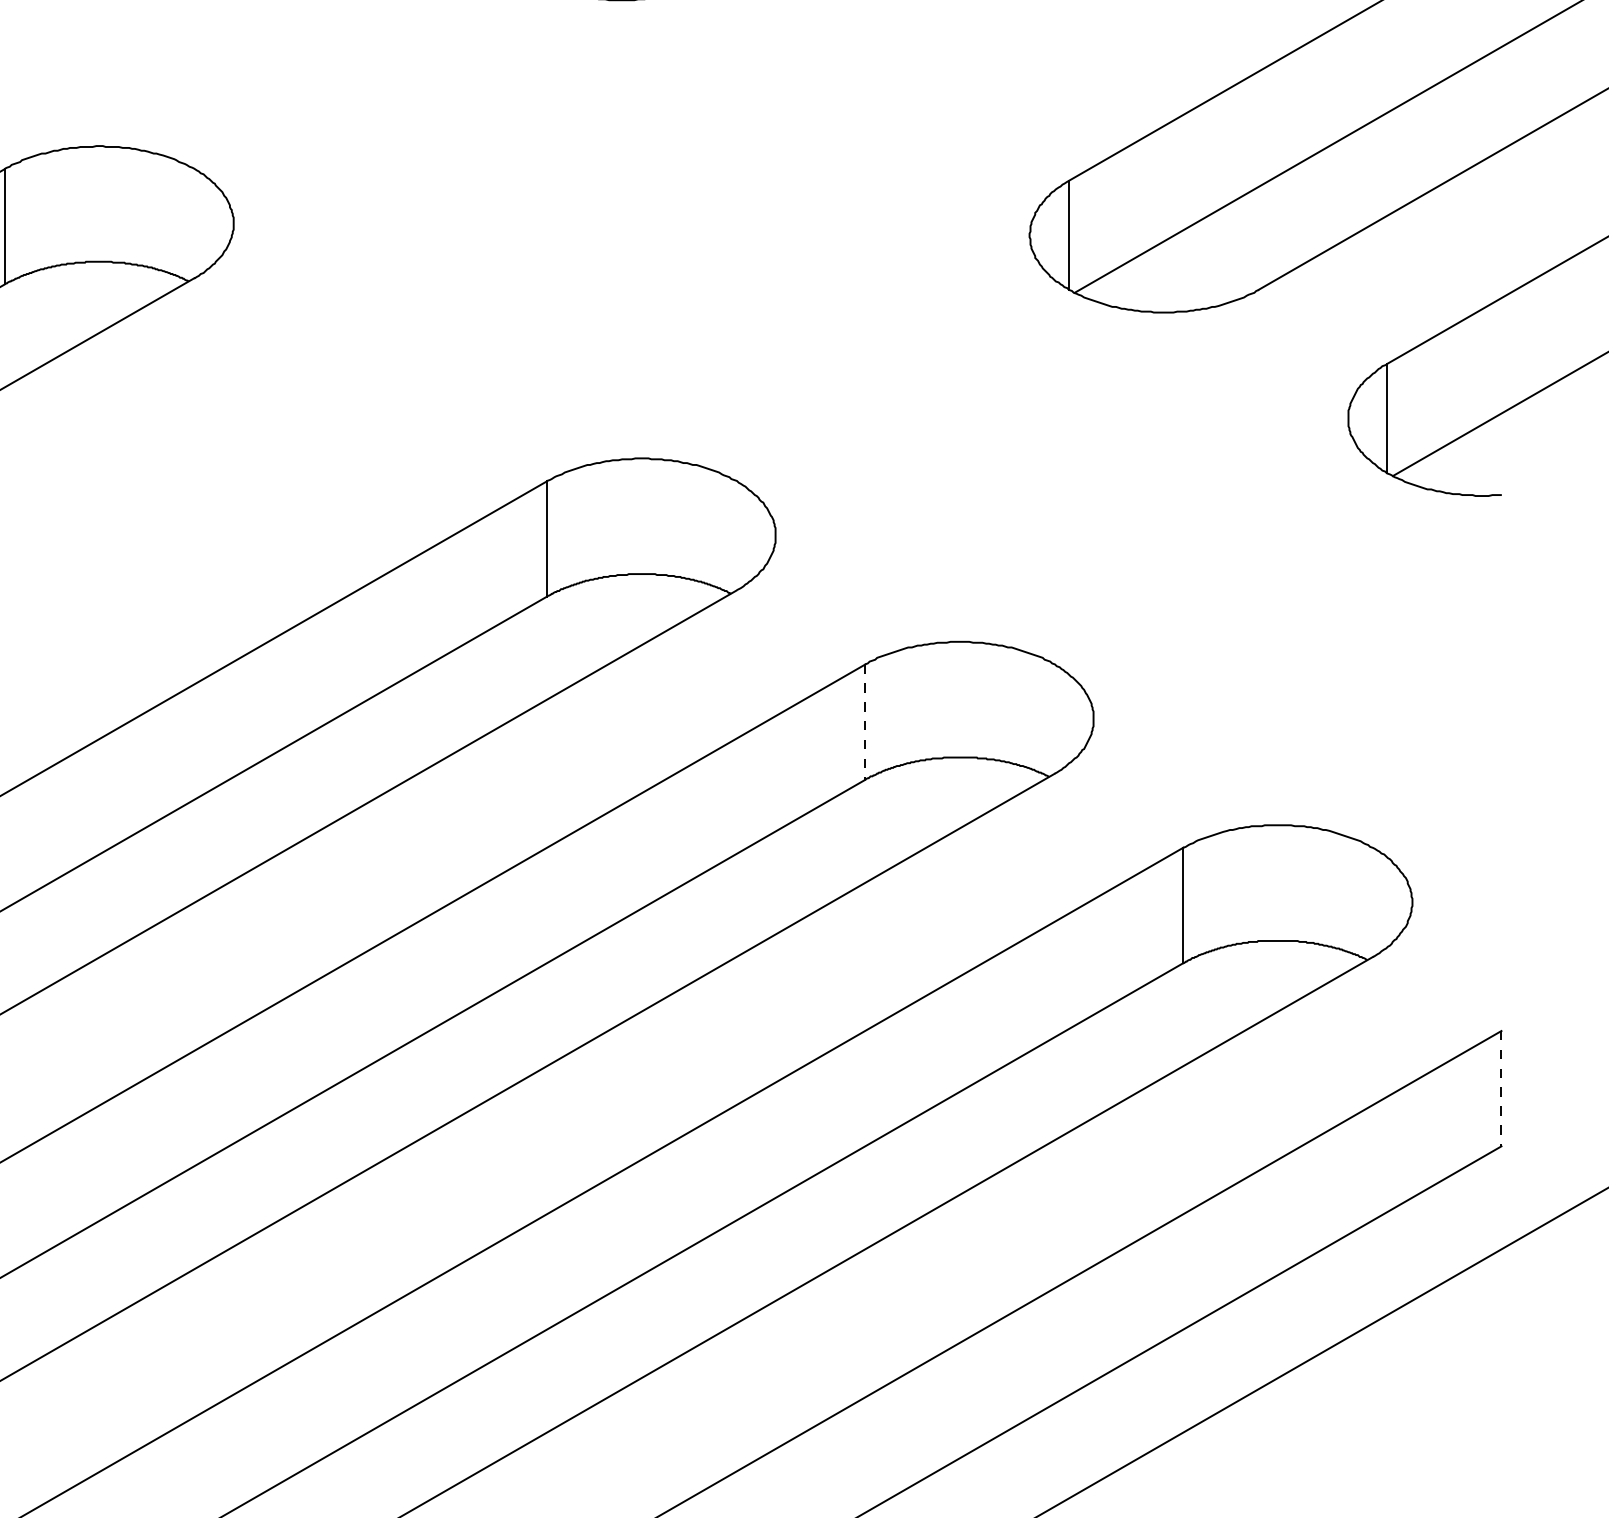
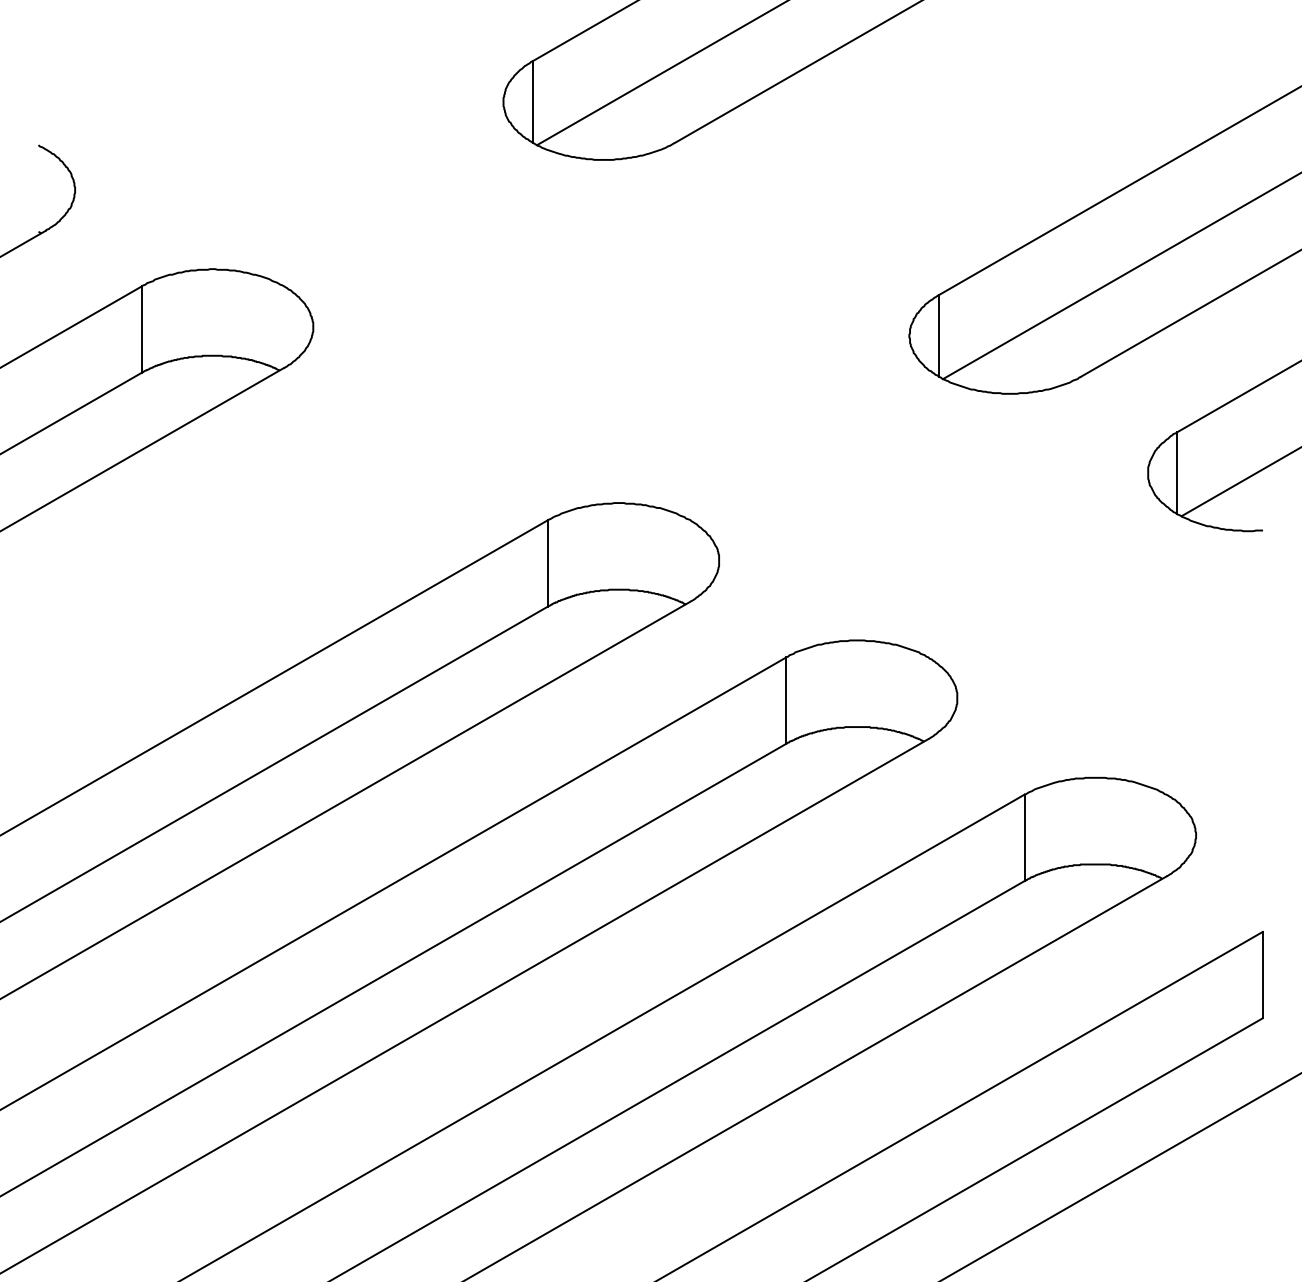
line: (865, 723) -> (786, 701), dashed -> solid
line: (1501, 1089) -> (1262, 975), dashed -> solid

